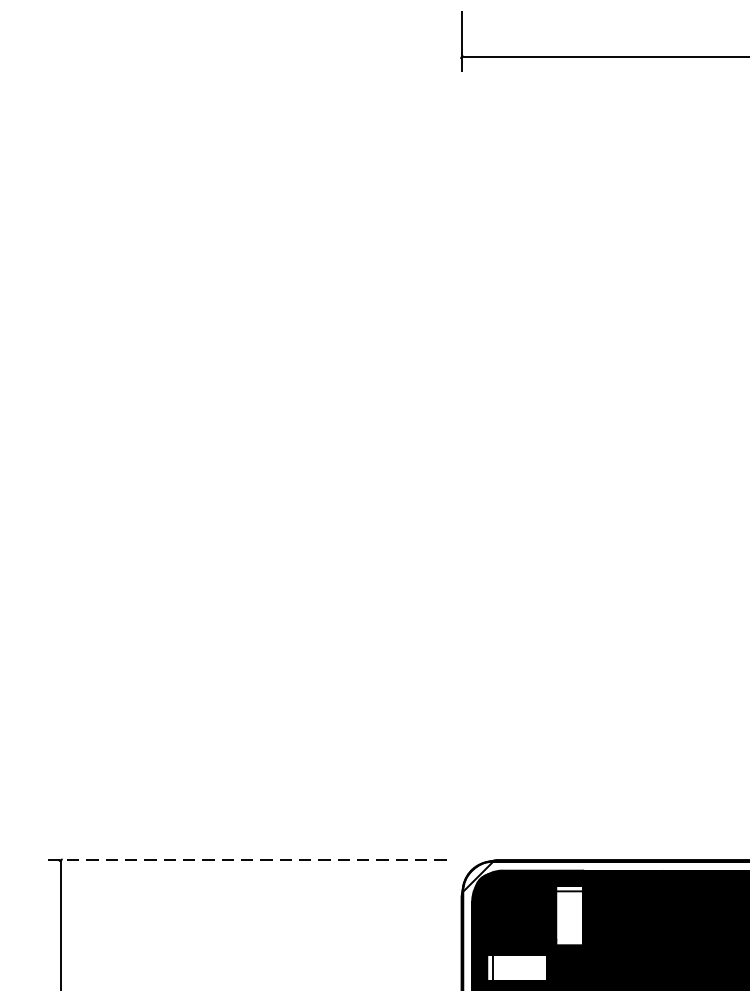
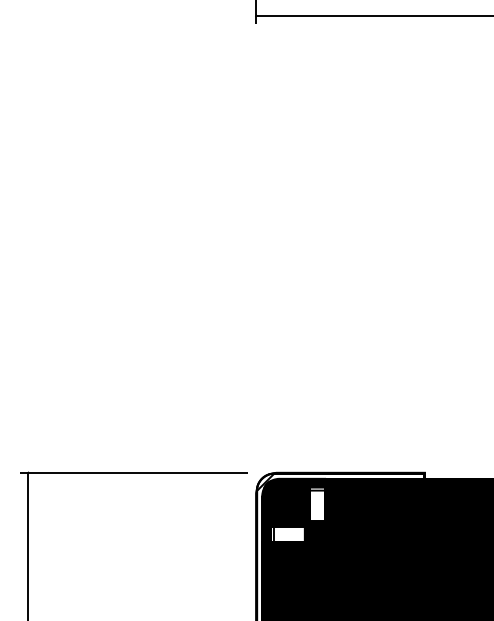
line: (245, 859) -> (133, 472), dashed -> solid

